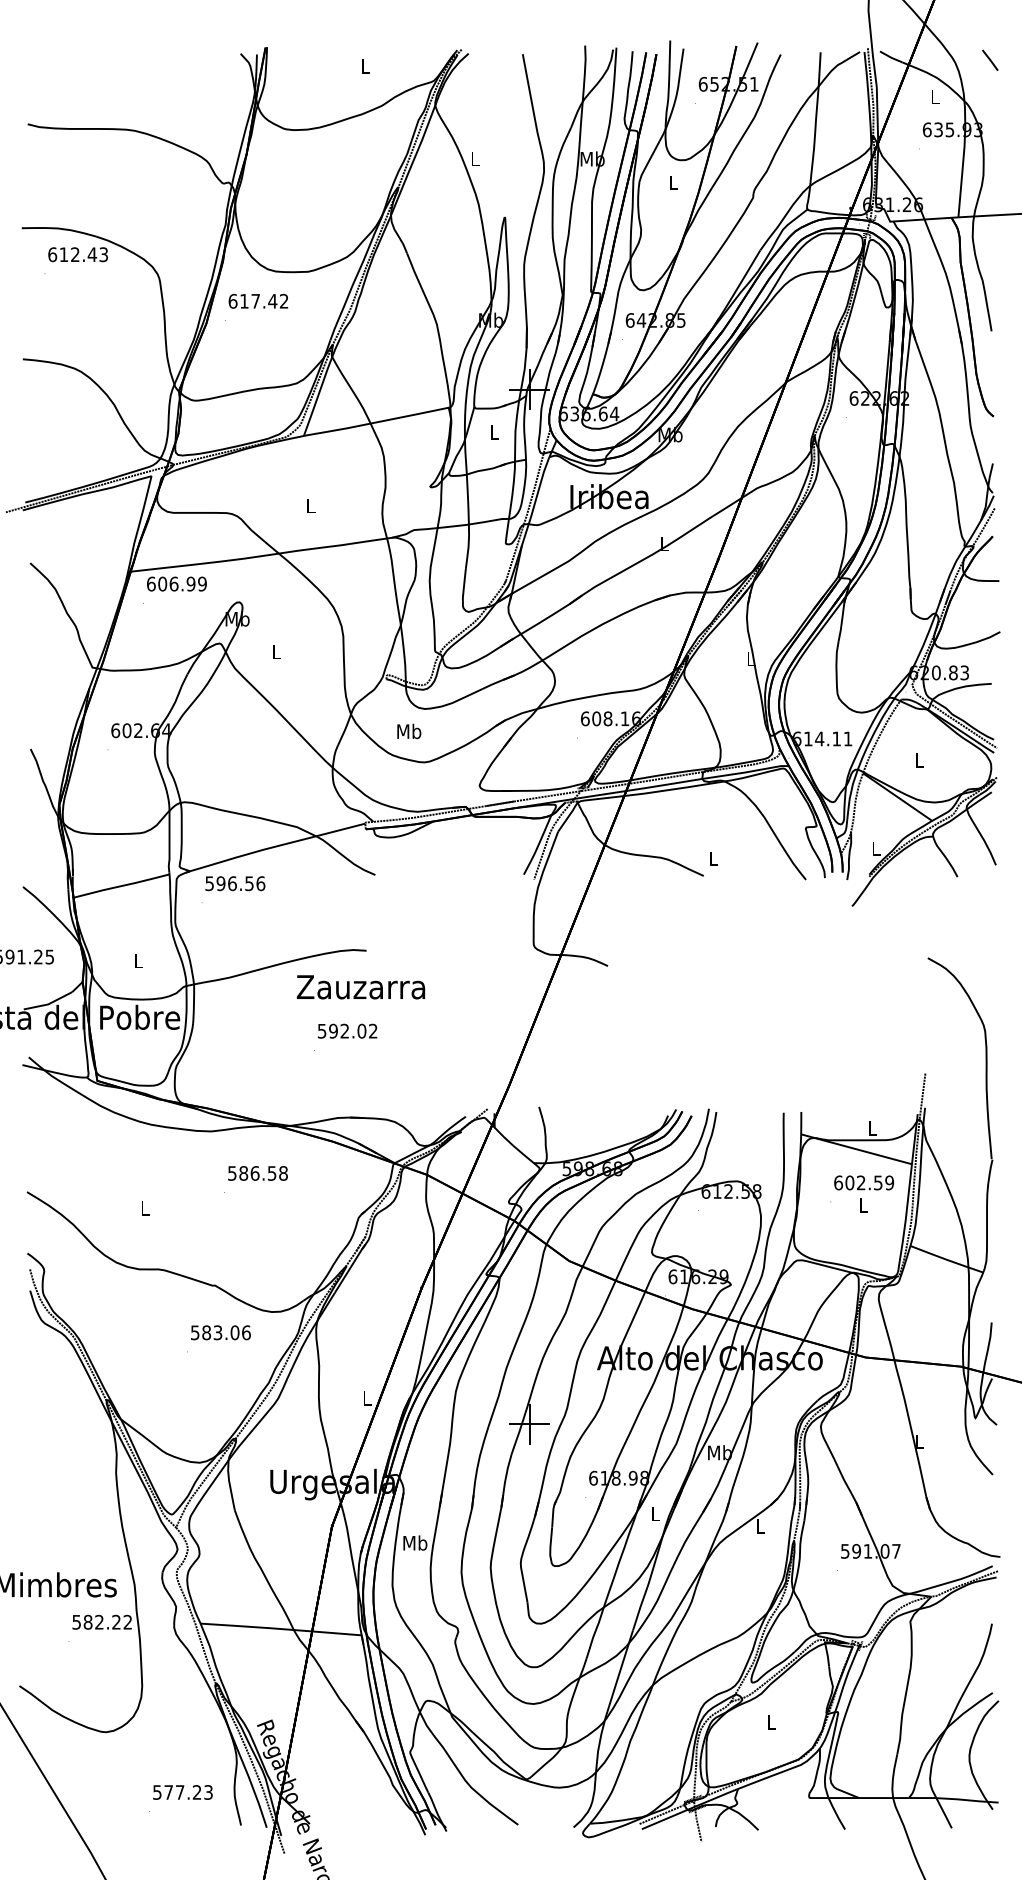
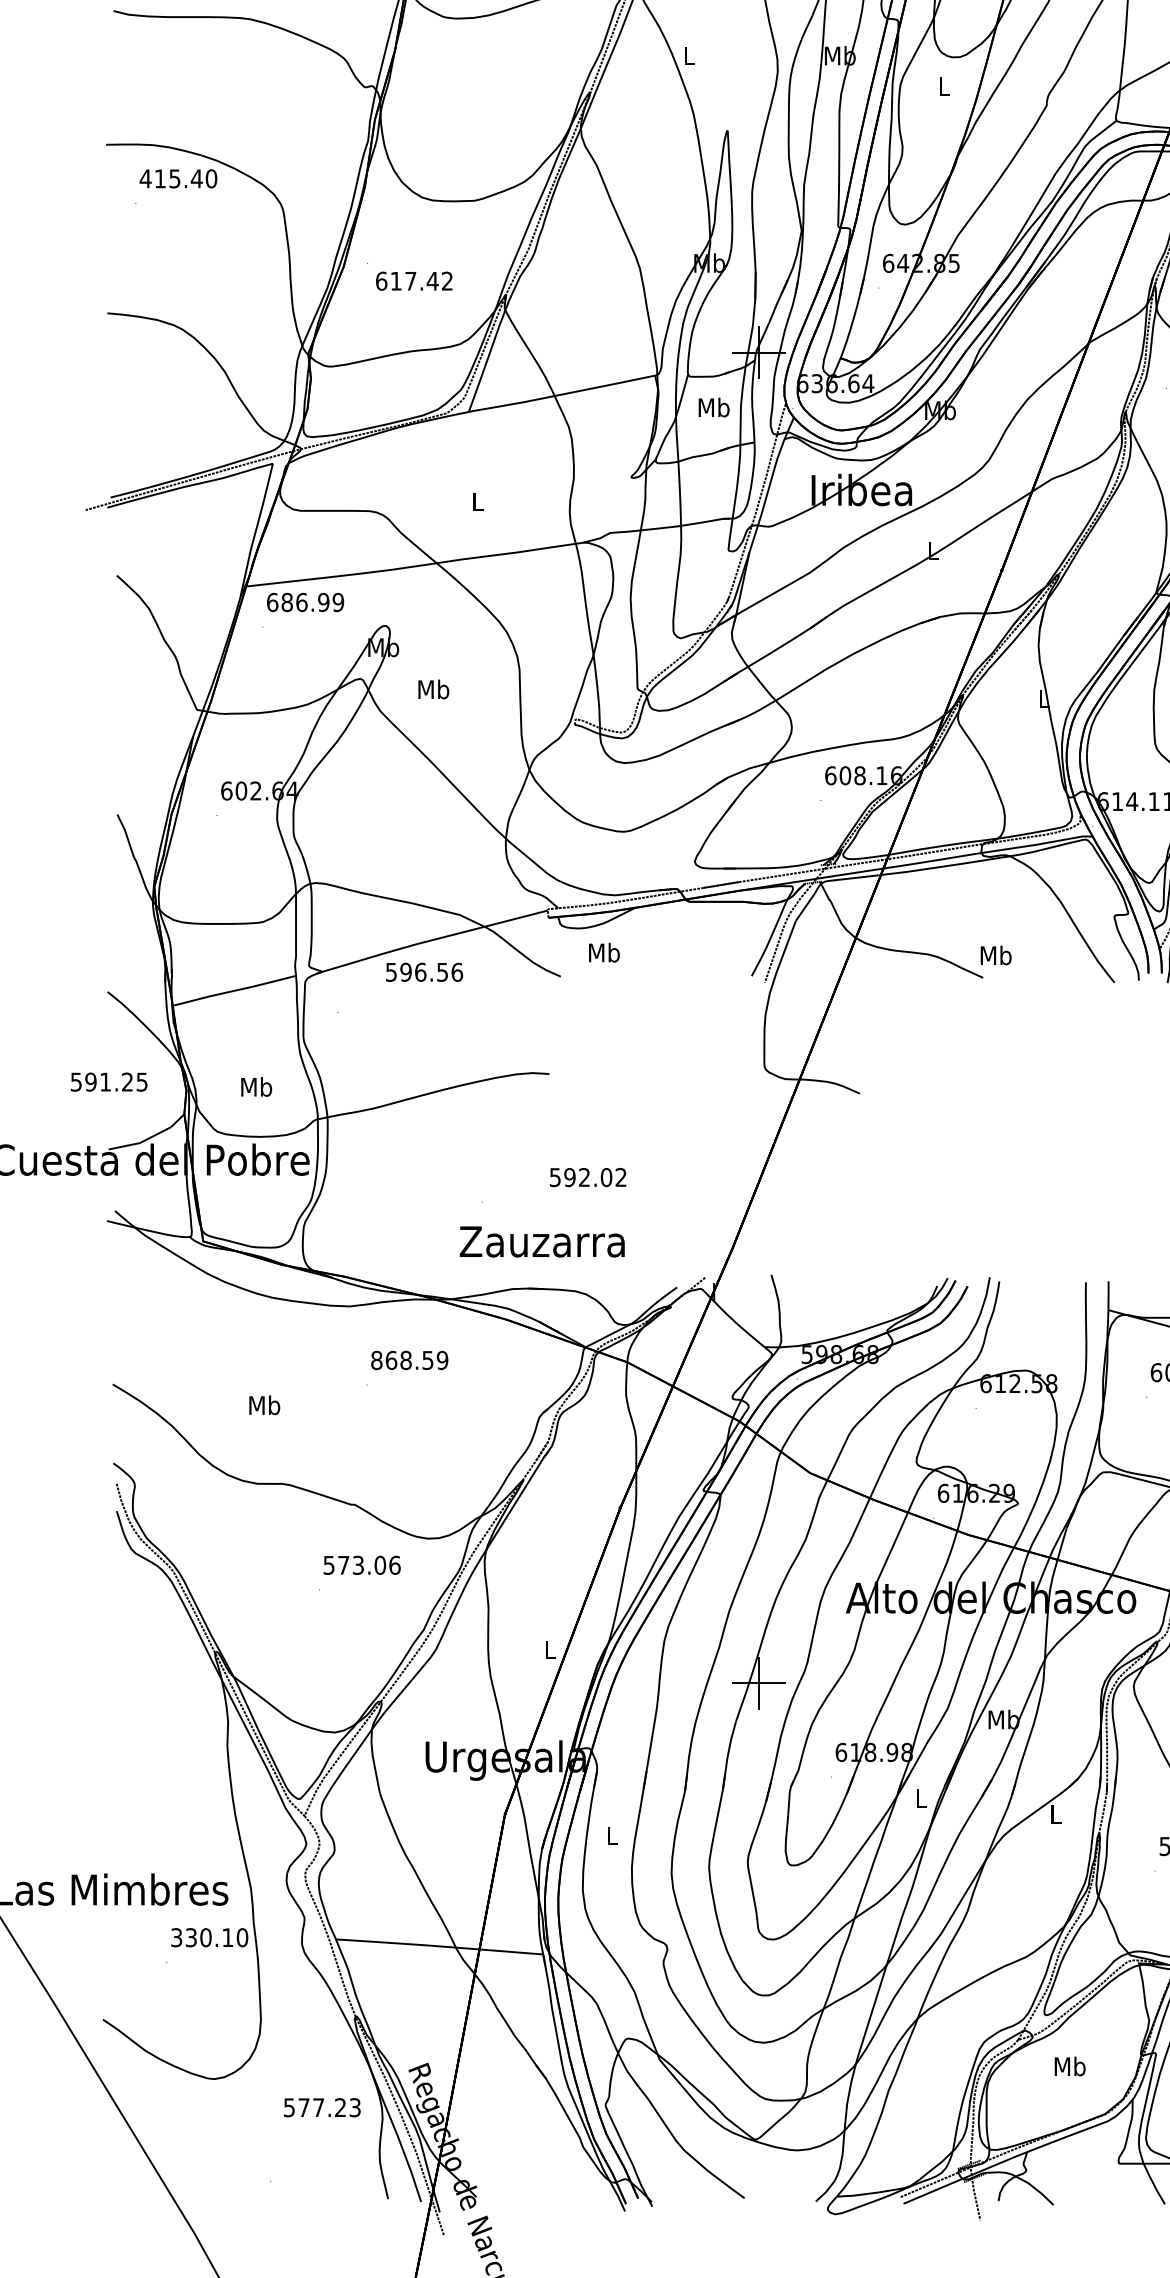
text: (77, 254) -> (177, 178), 612.43 -> 415.40
text: (258, 300) -> (414, 280), moved
text: (494, 432) -> (713, 407), L -> Mb
text: (162, 584) -> (287, 602), 606.99 -> 686.99
text: (276, 651) -> (433, 689), L -> Mb
text: (409, 731) -> (604, 952), moved
text: (713, 858) -> (995, 955), L -> Mb
text: (235, 883) -> (424, 972), moved
text: (138, 960) -> (256, 1086), L -> Mb
text: (360, 987) -> (541, 1242), moved
text: (347, 1030) -> (587, 1176), moved
text: (257, 1173) -> (409, 1360), 586.58 -> 868.59
text: (145, 1207) -> (265, 1404), L -> Mb
text: (206, 1332) -> (343, 1564), 583.06 -> 573.06
text: (415, 1542) -> (612, 1835), Mb -> L
text: (102, 1621) -> (209, 1936), 582.22 -> 330.10
text: (771, 1722) -> (1070, 2066), L -> Mb
text: (182, 1792) -> (321, 2107), moved

